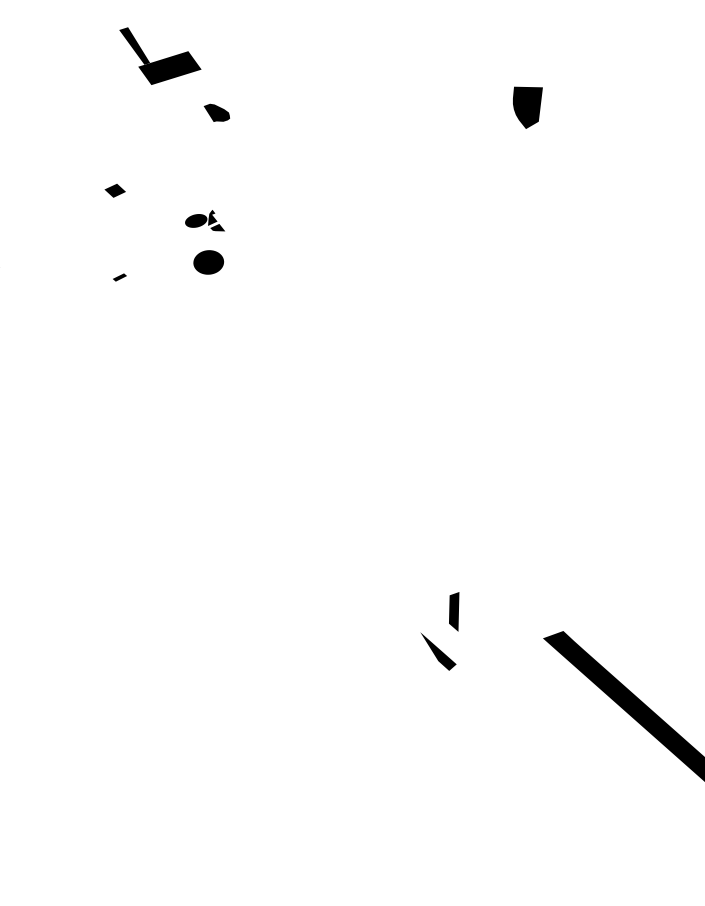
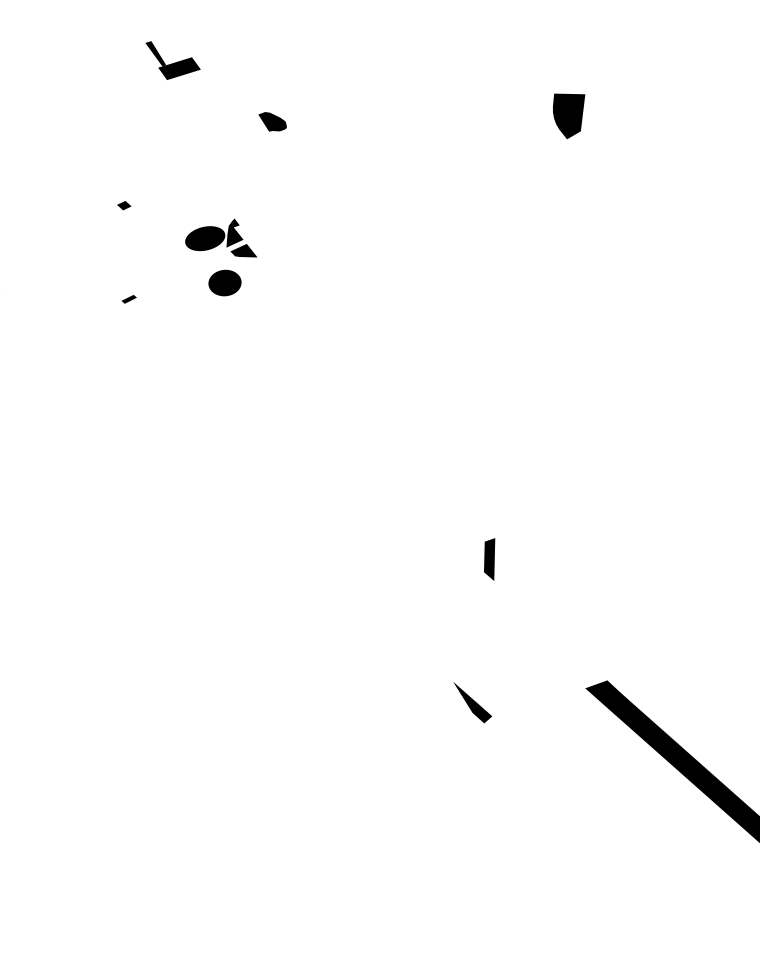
part: (160, 55) -> (173, 59), size x0.62
part: (216, 112) -> (272, 121), moved
part: (115, 190) -> (124, 205), size x0.62
part: (204, 220) -> (220, 237), size x1.67
part: (454, 611) -> (489, 559), moved

